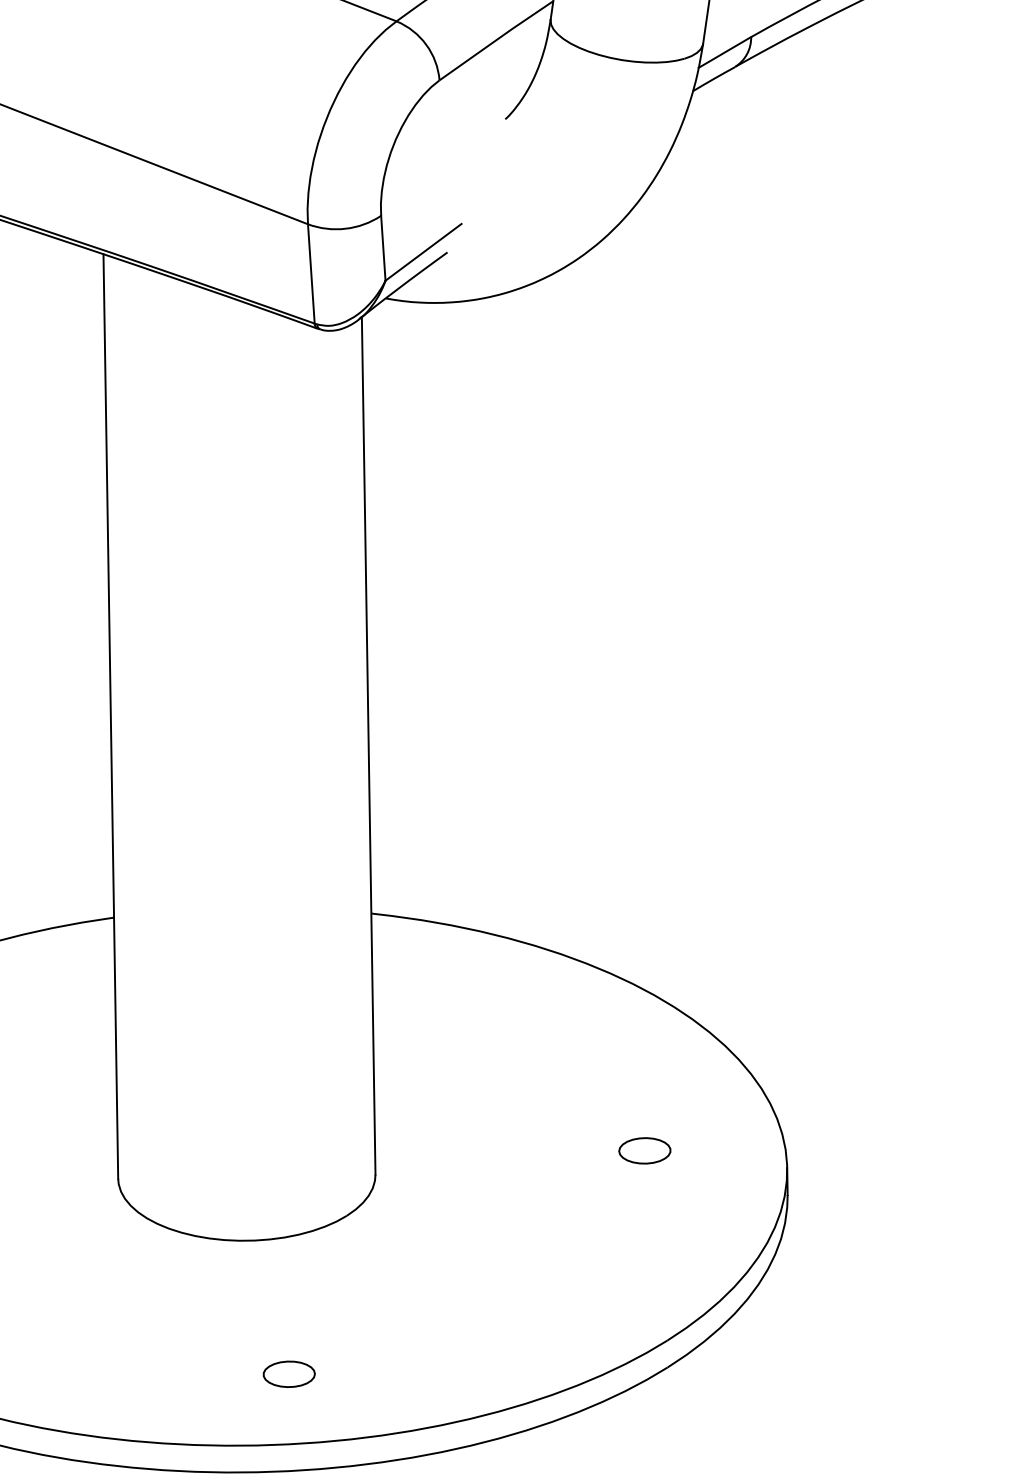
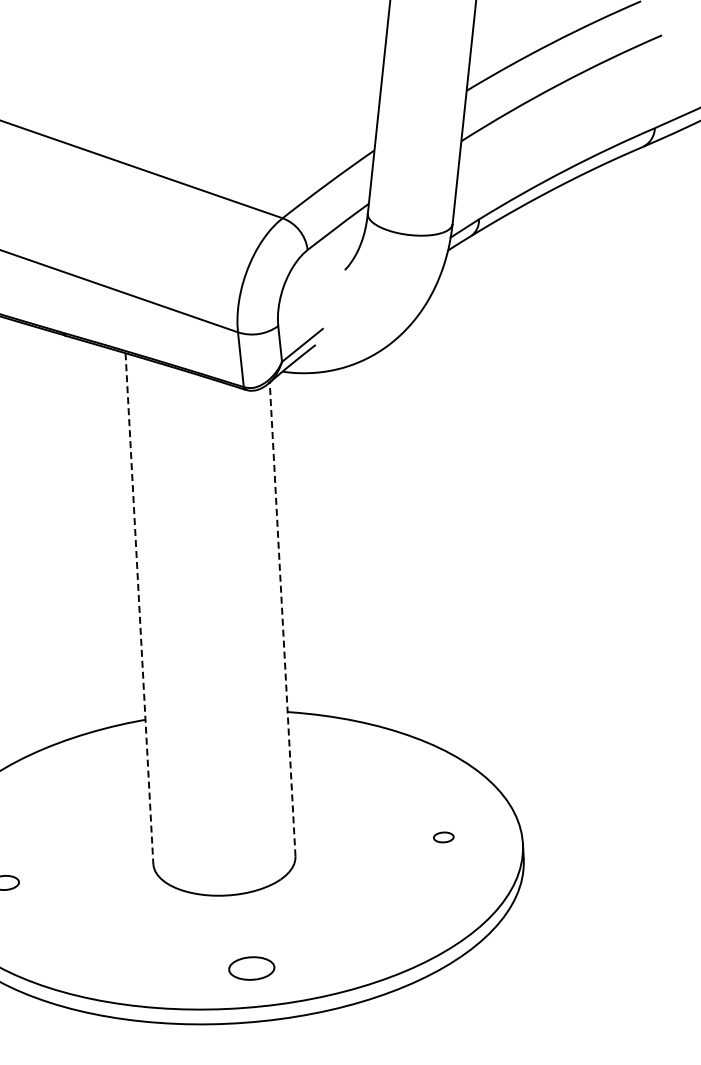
line: (110, 716) -> (139, 608), solid -> dashed
line: (368, 744) -> (282, 618), solid -> dashed
part: (644, 1150) -> (443, 837), size x0.7
part: (290, 1374) -> (252, 968), size x1.6

